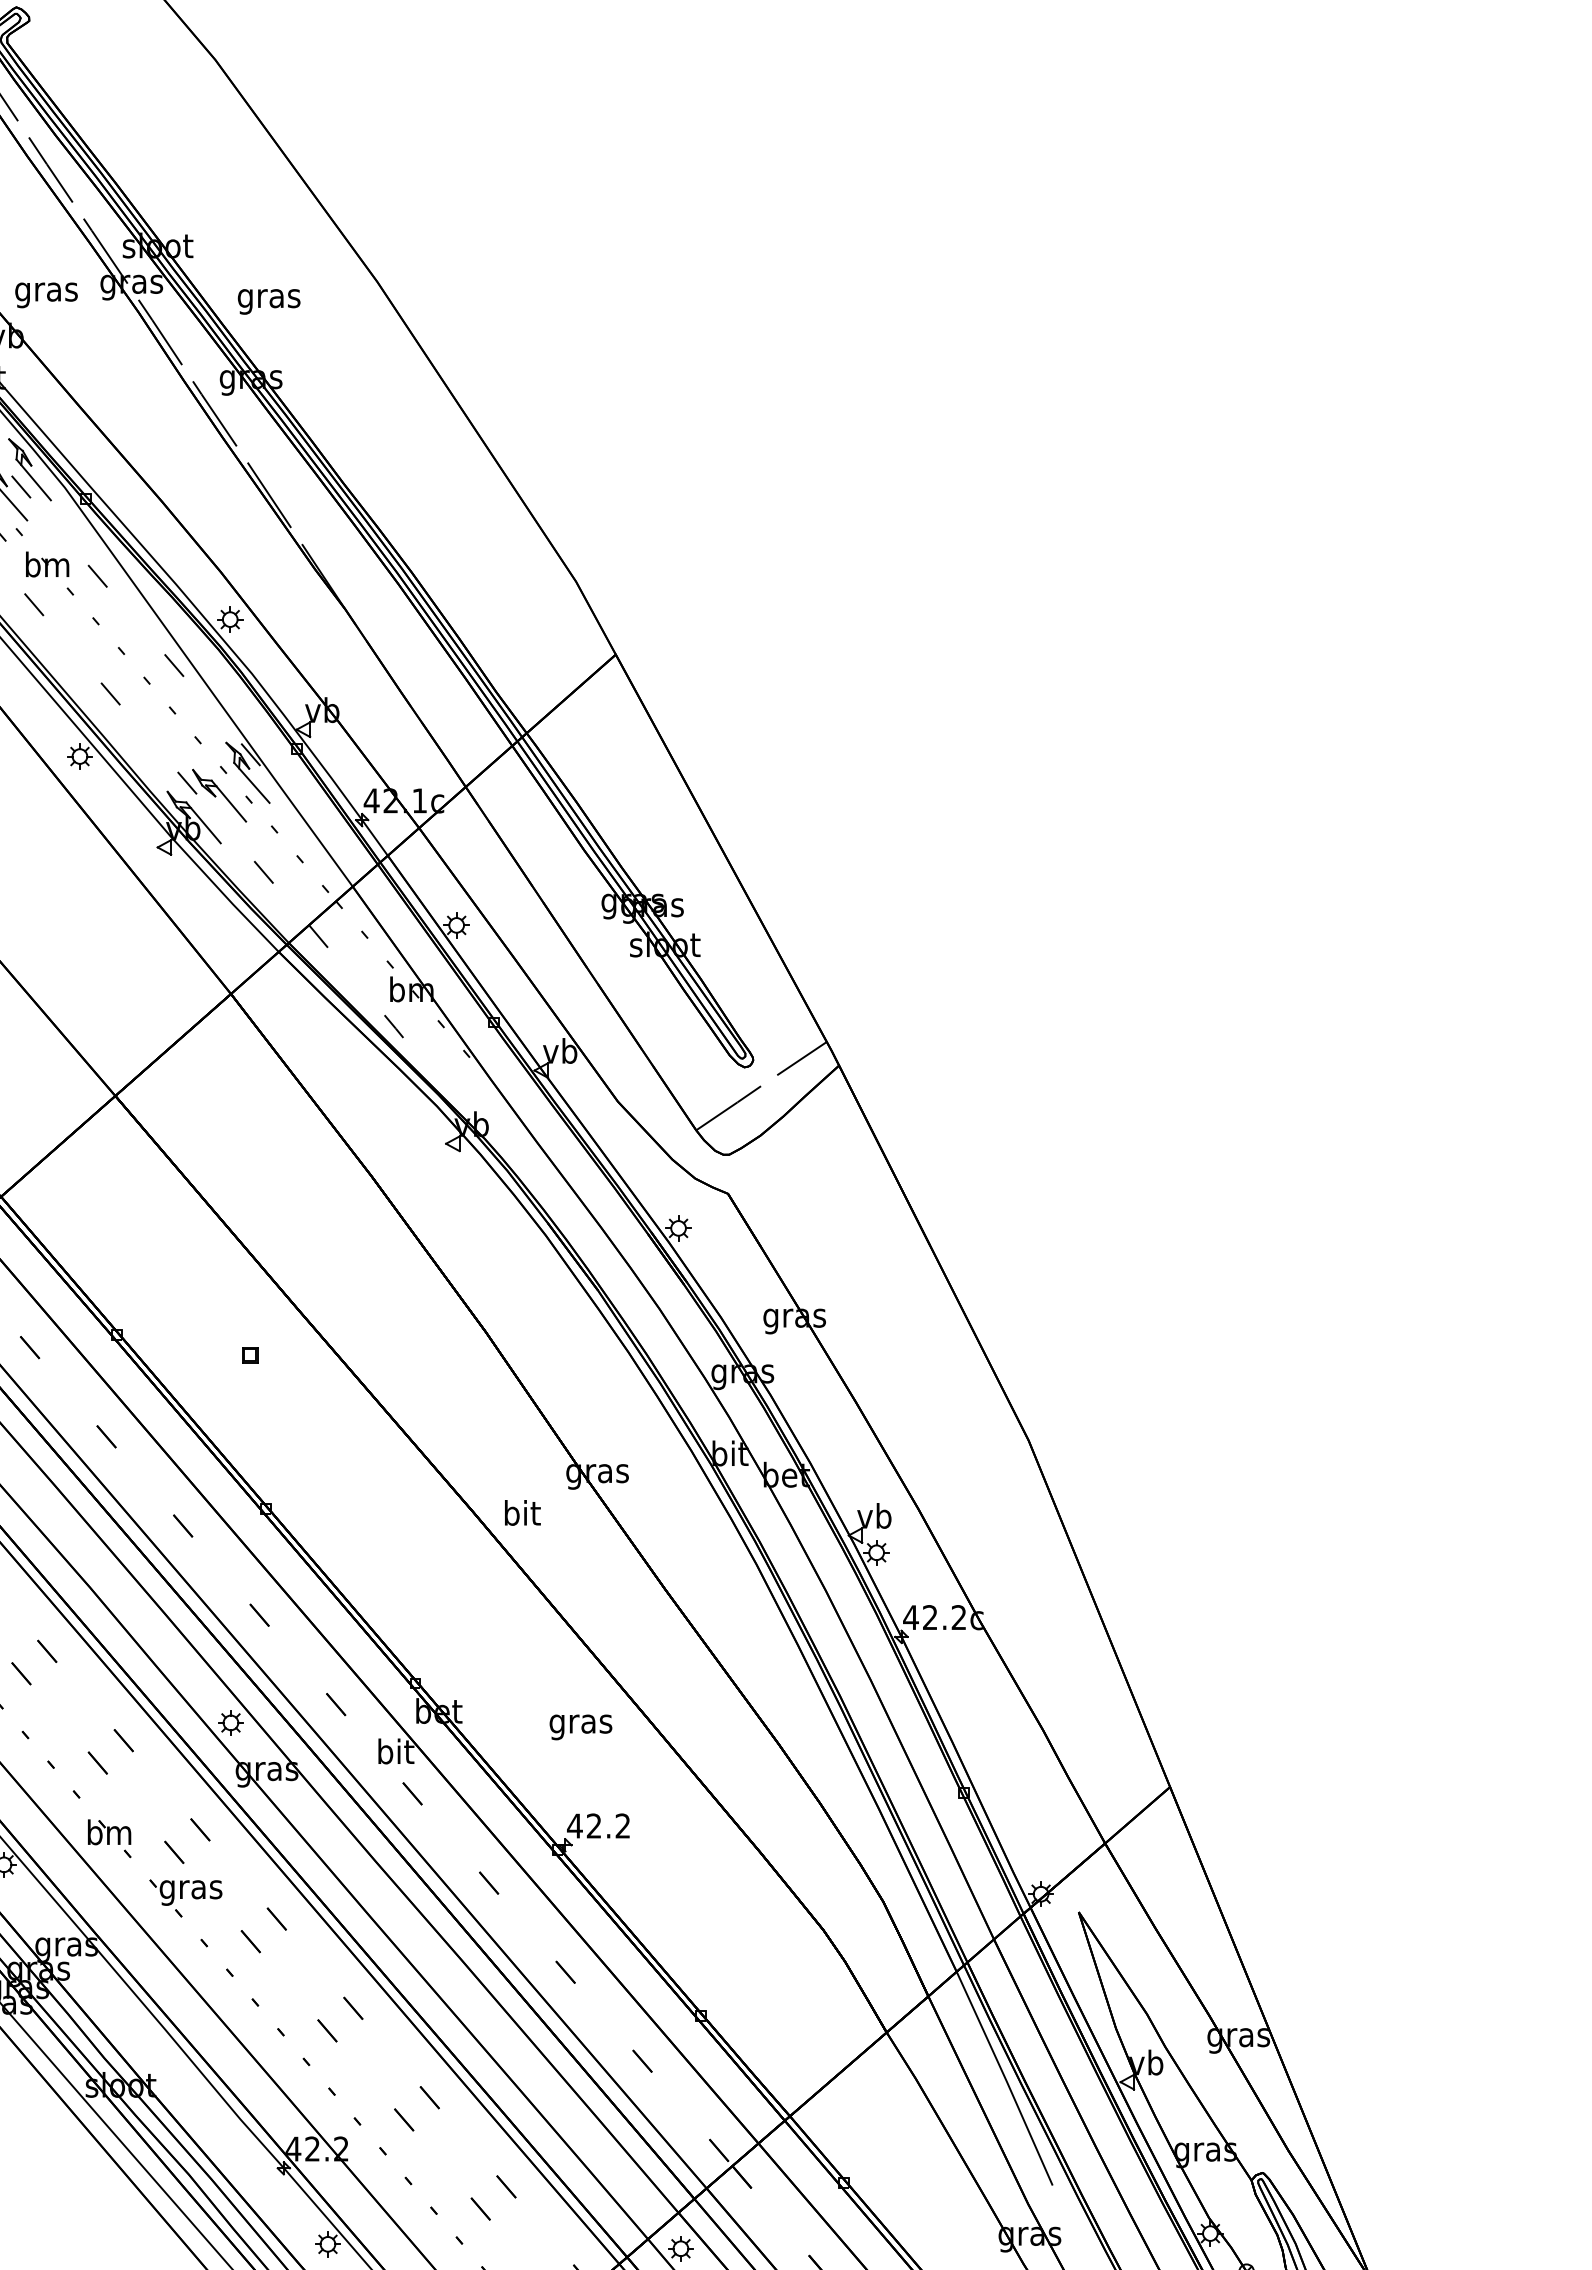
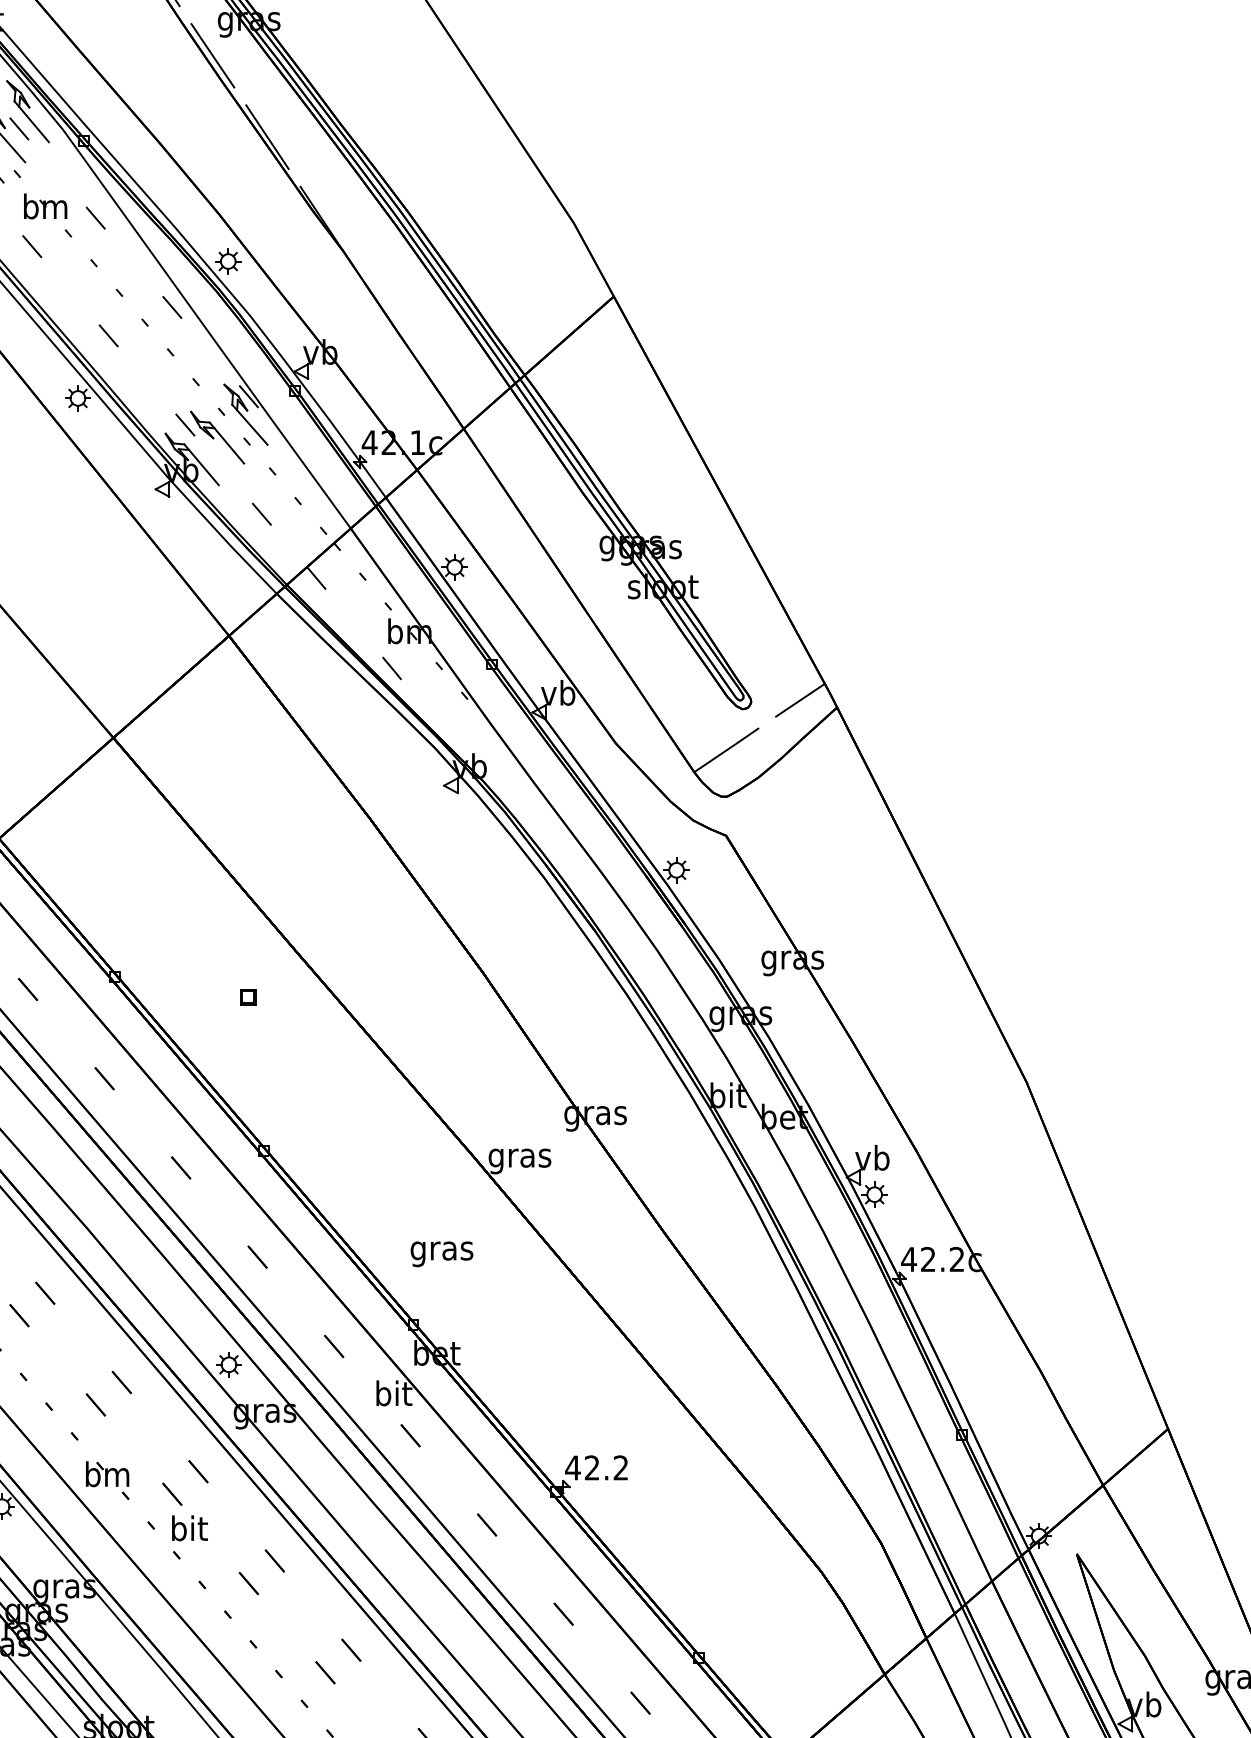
text: (521, 1516) -> (519, 1158), bit -> gras
text: (580, 1727) -> (441, 1254), moved
text: (190, 1889) -> (188, 1531), gras -> bit

